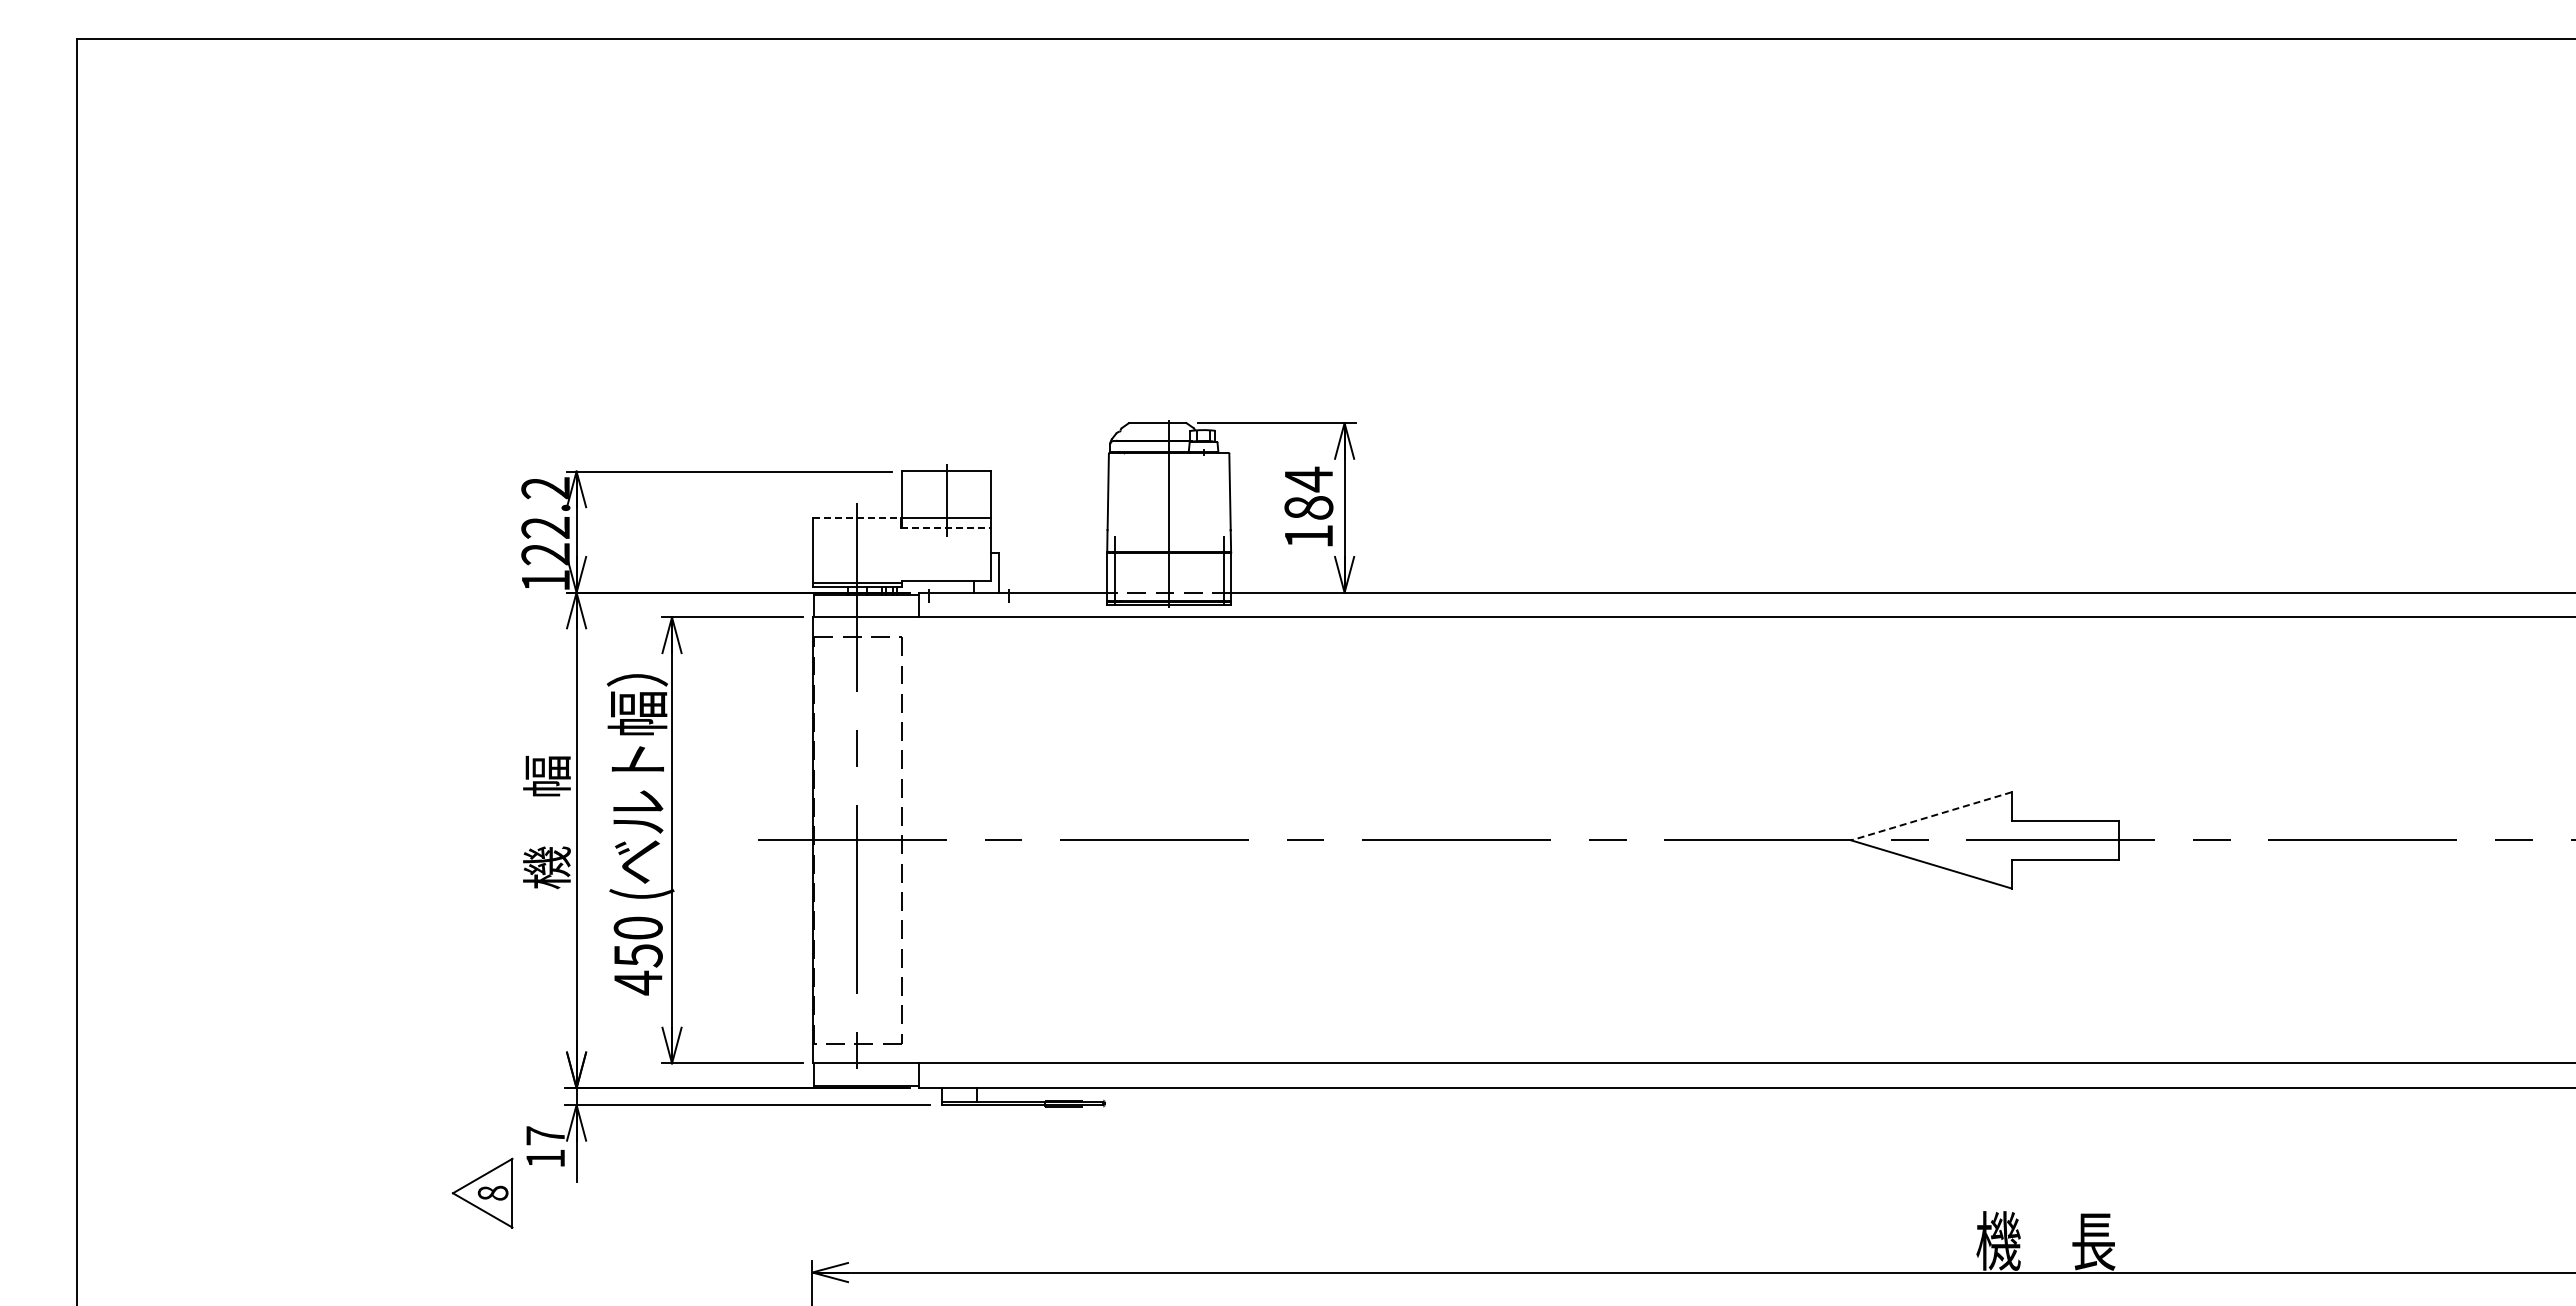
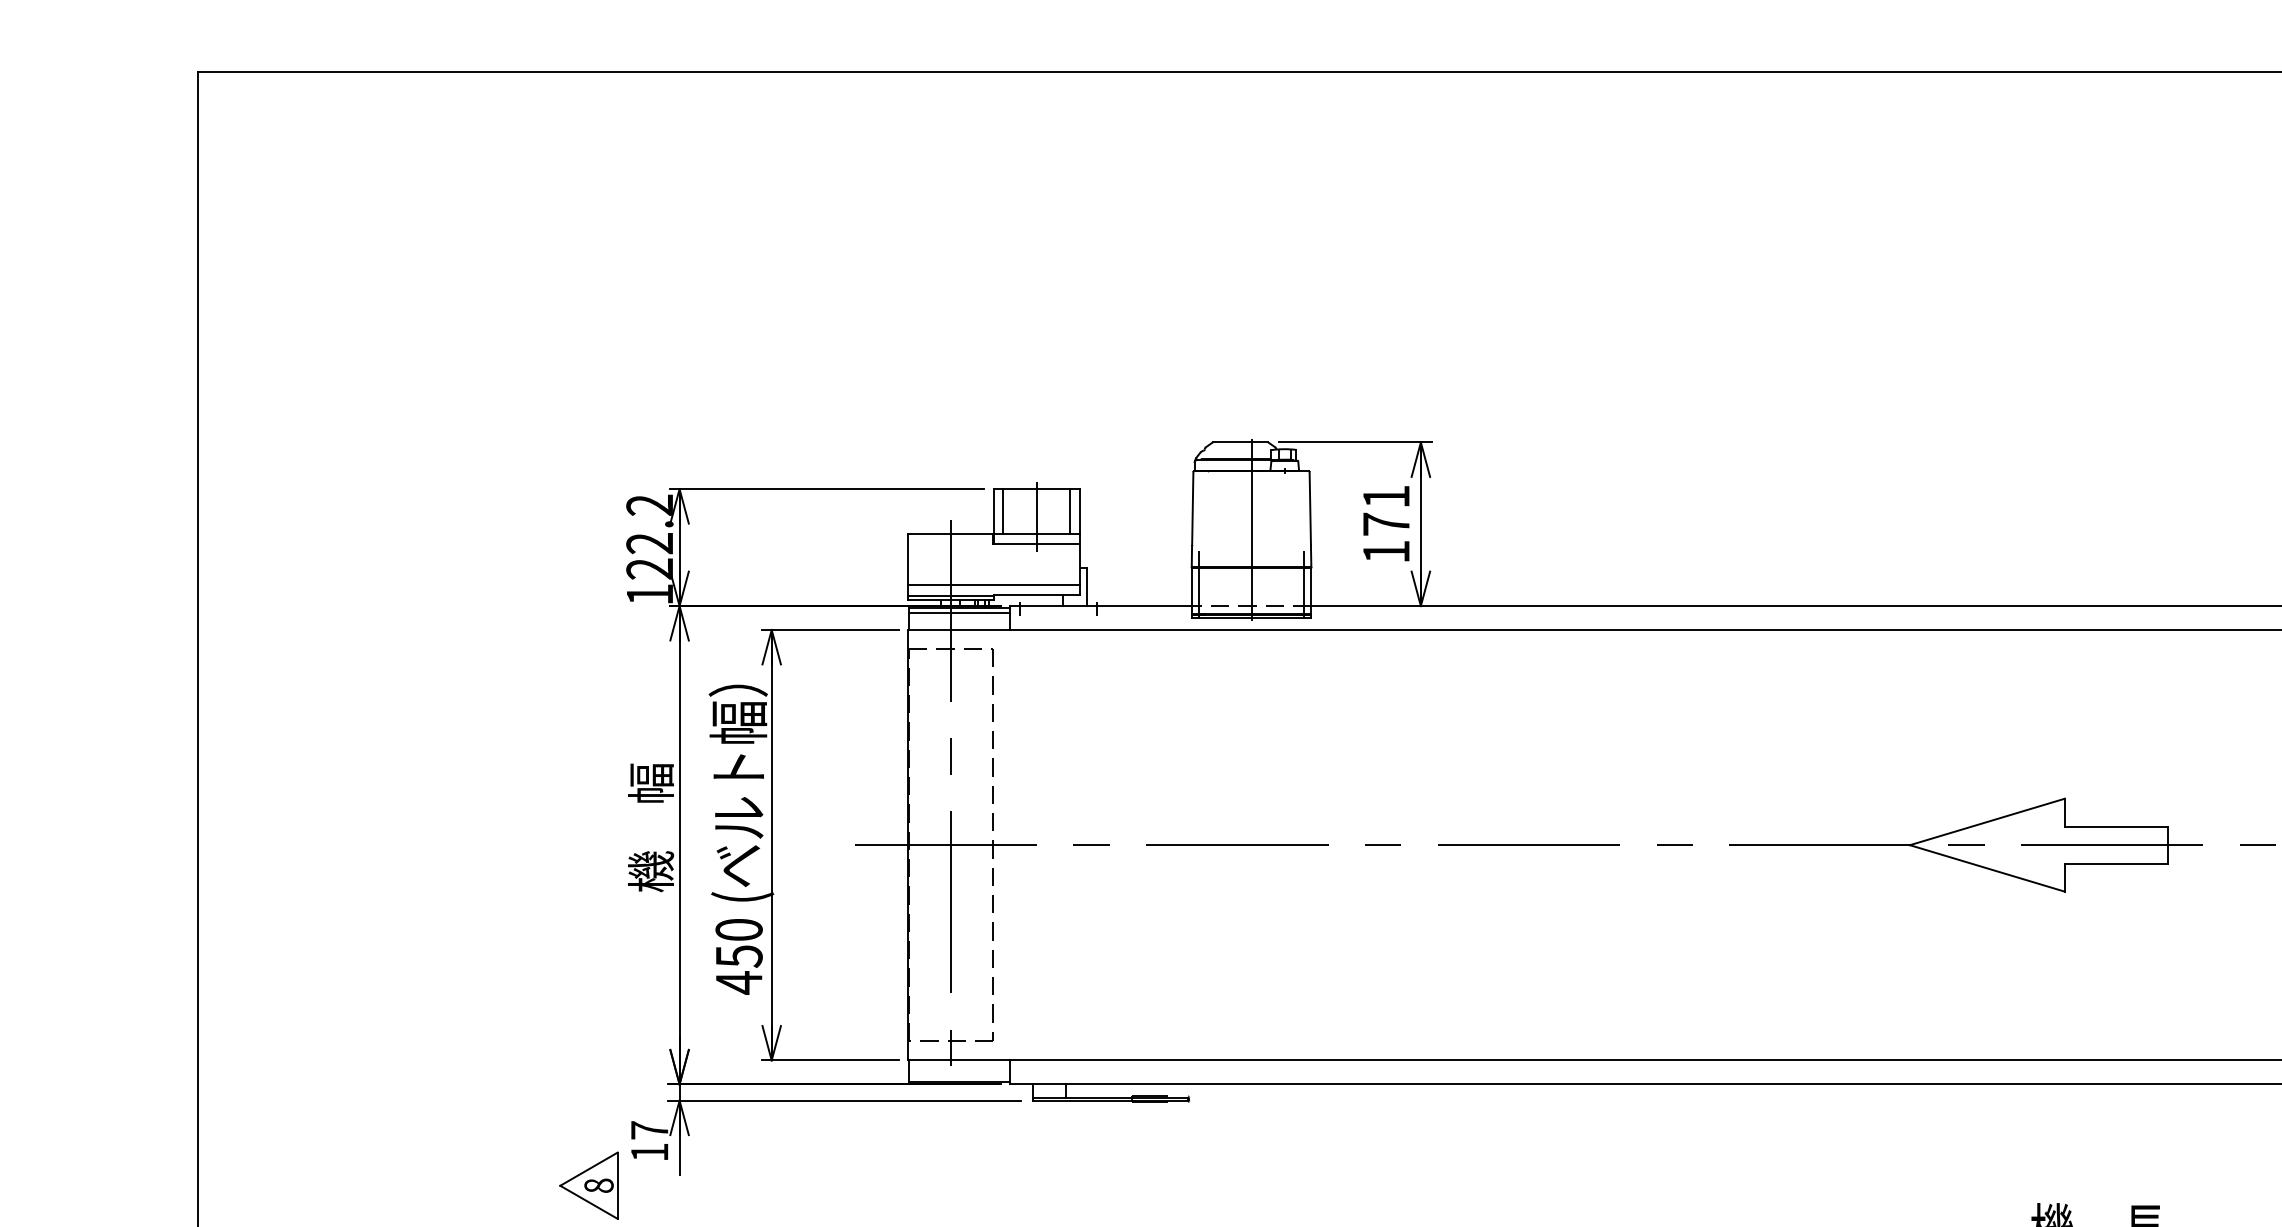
text: (1308, 492) -> (1386, 509), 184 -> 171
line: (911, 494) -> (1002, 511), added
line: (981, 494) -> (1070, 511), added
line: (857, 518) -> (950, 534), dashed -> solid
line: (946, 527) -> (1036, 543), dashed -> solid
line: (901, 570) -> (993, 584), added
line: (866, 599) -> (959, 612), added
line: (1931, 816) -> (1987, 822), dashed -> solid

